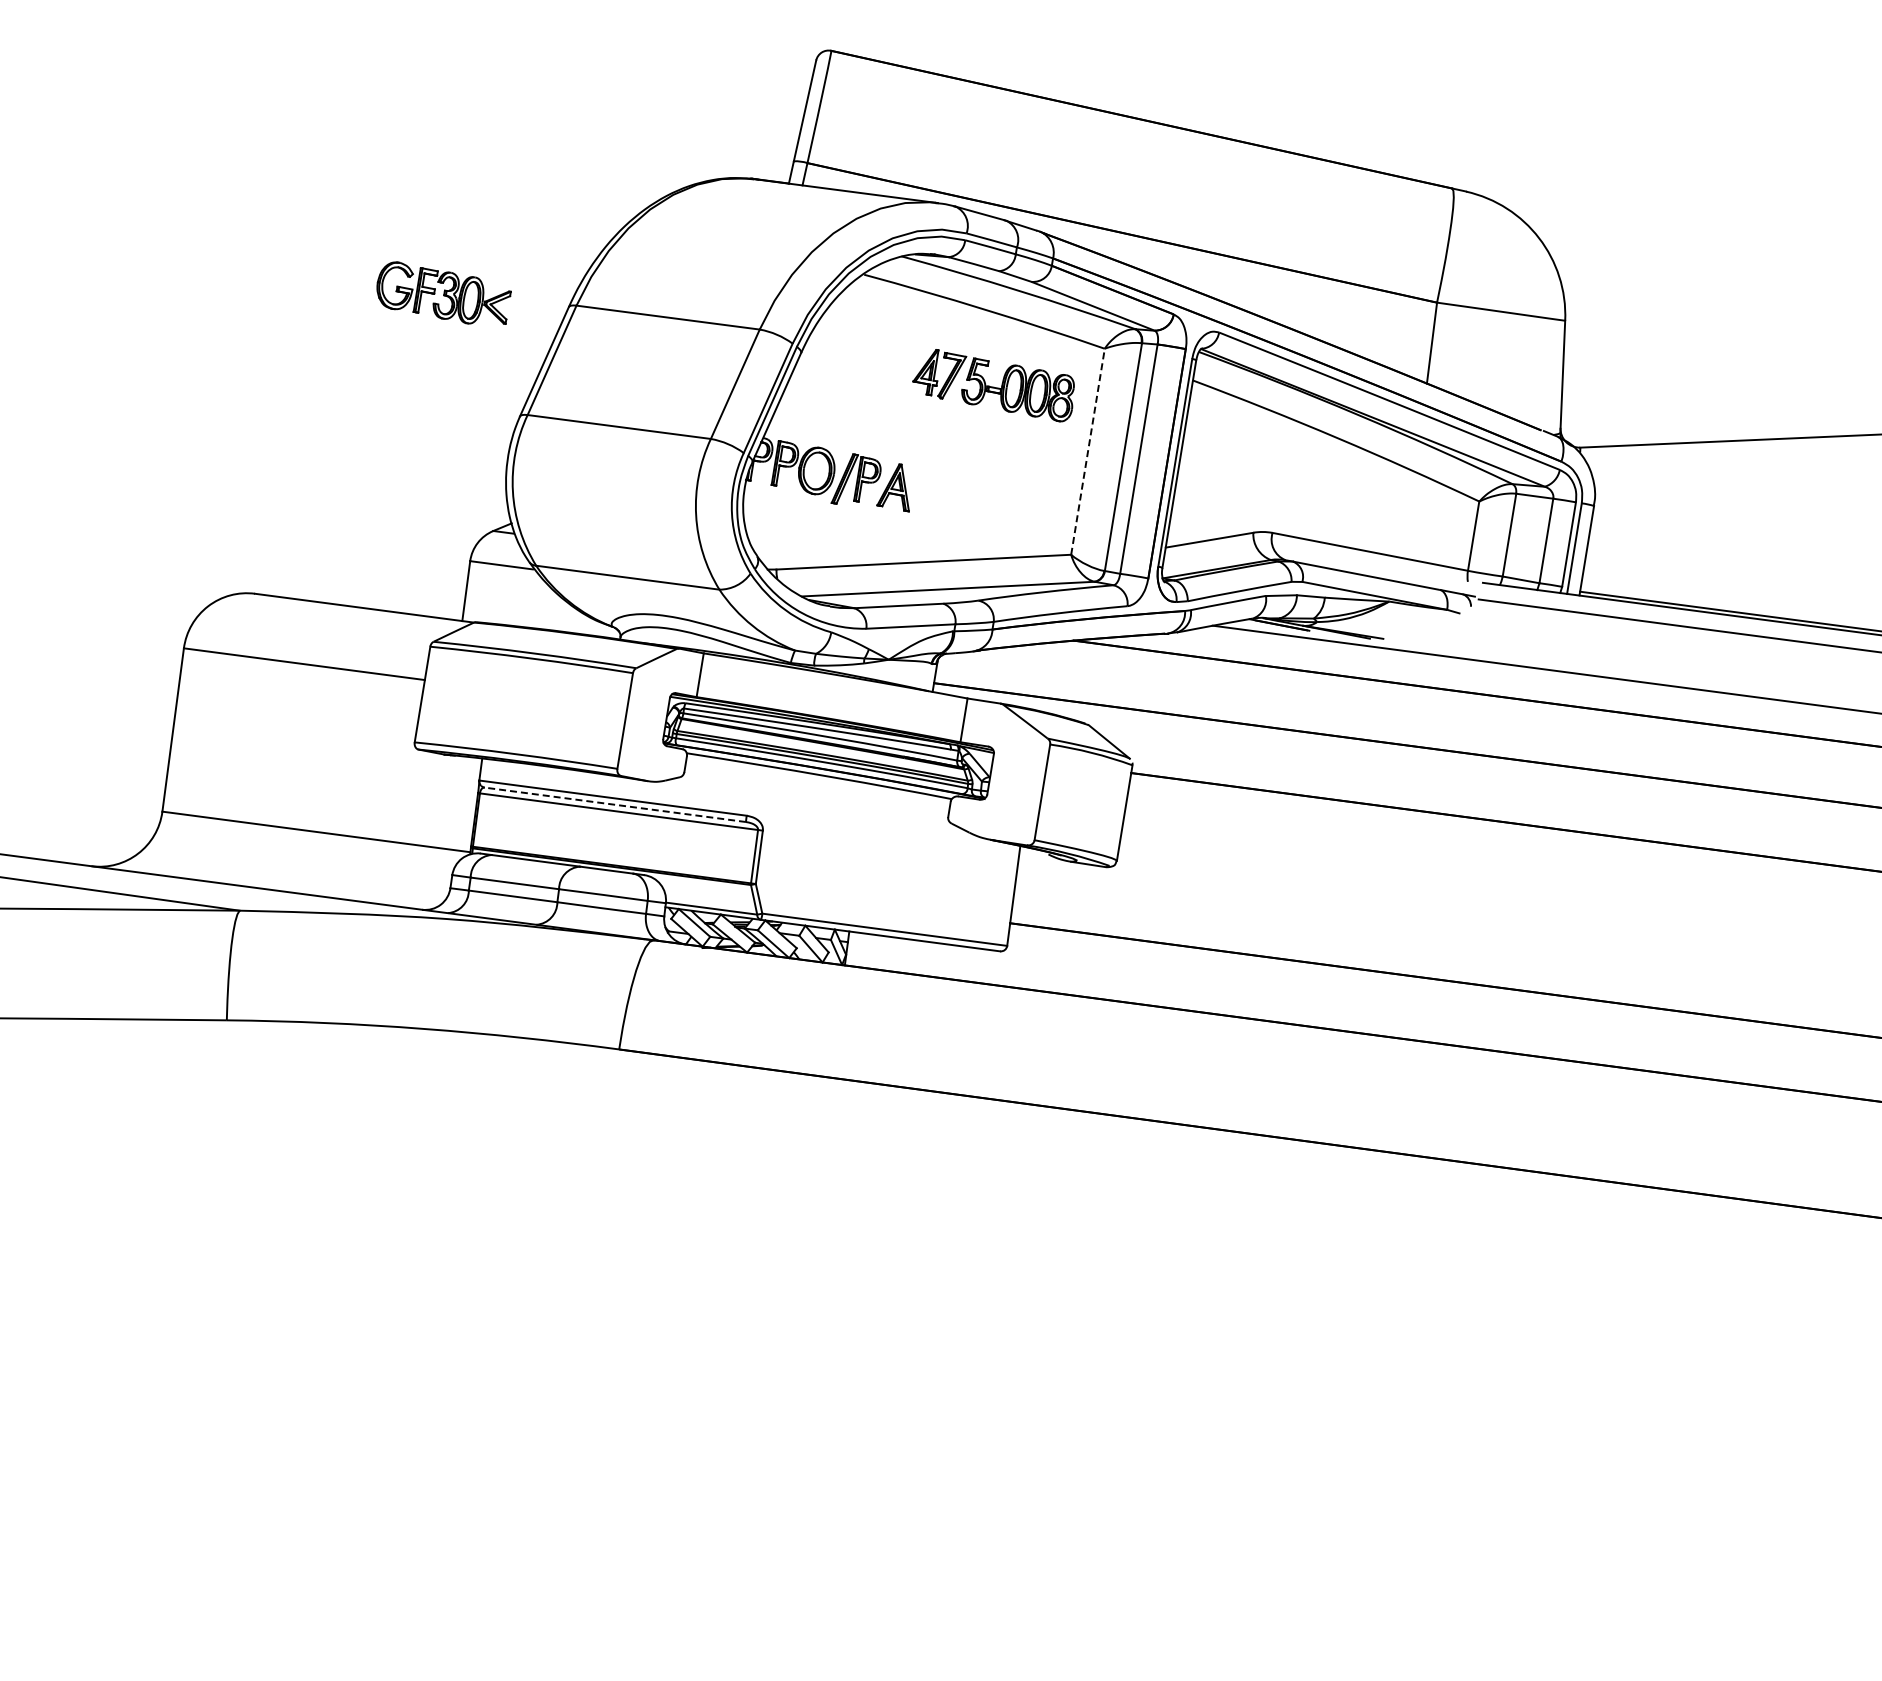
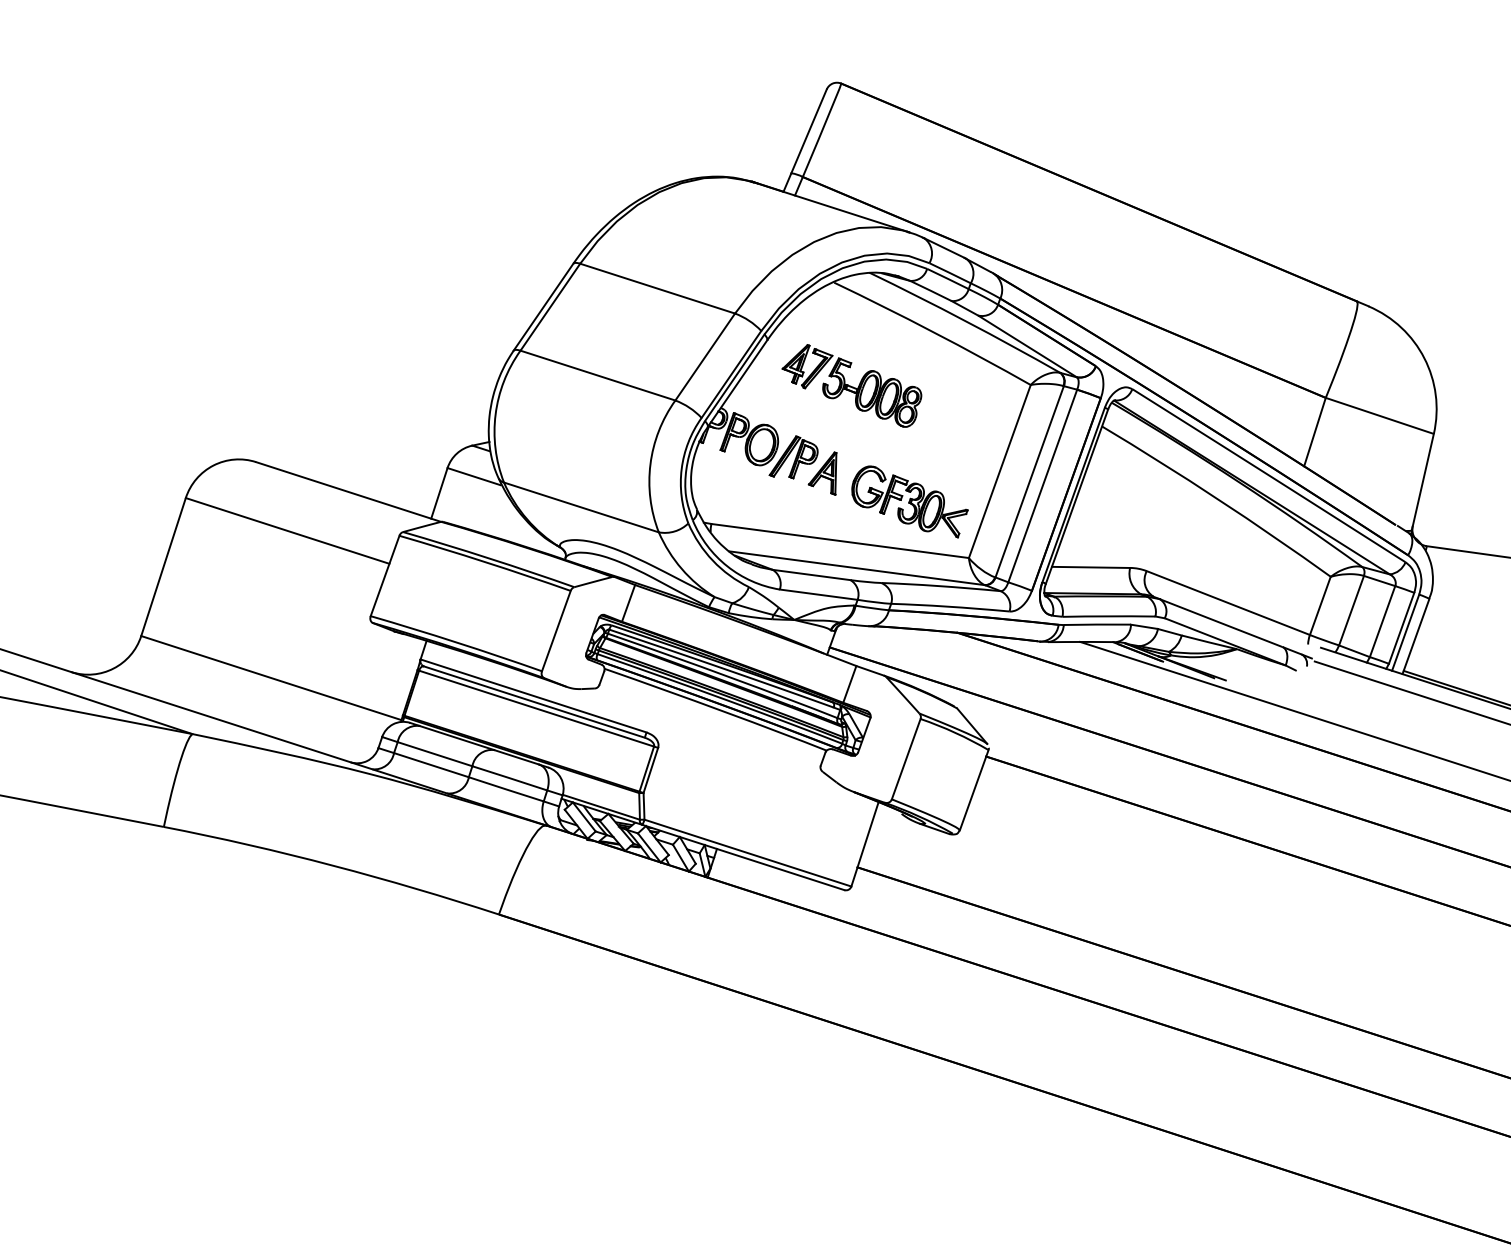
part: (443, 292) -> (909, 500), moved
part: (993, 385) -> (851, 384), moved
line: (1088, 451) -> (1000, 471), dashed -> solid
line: (615, 804) -> (534, 701), dashed -> solid

